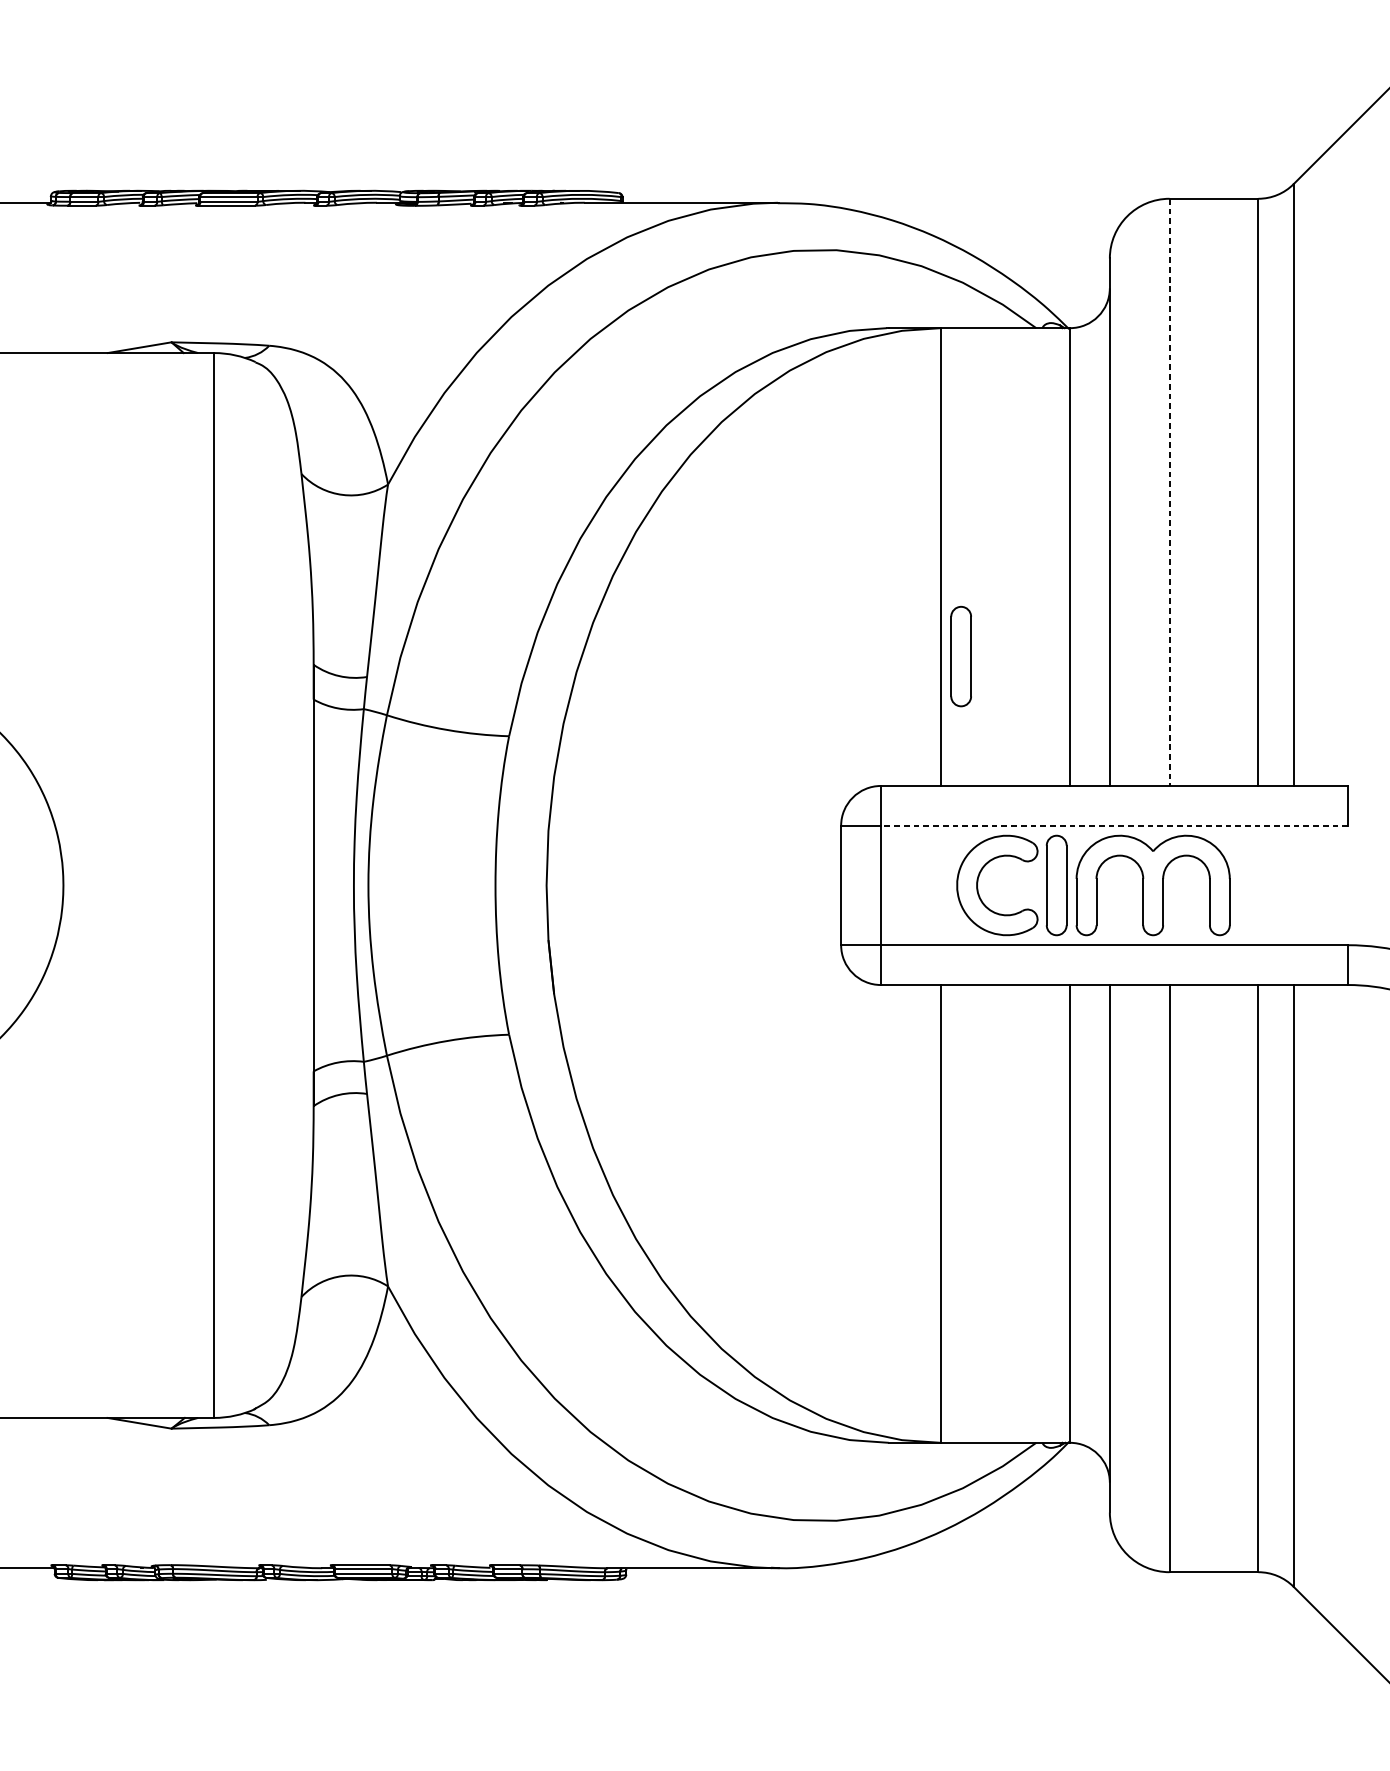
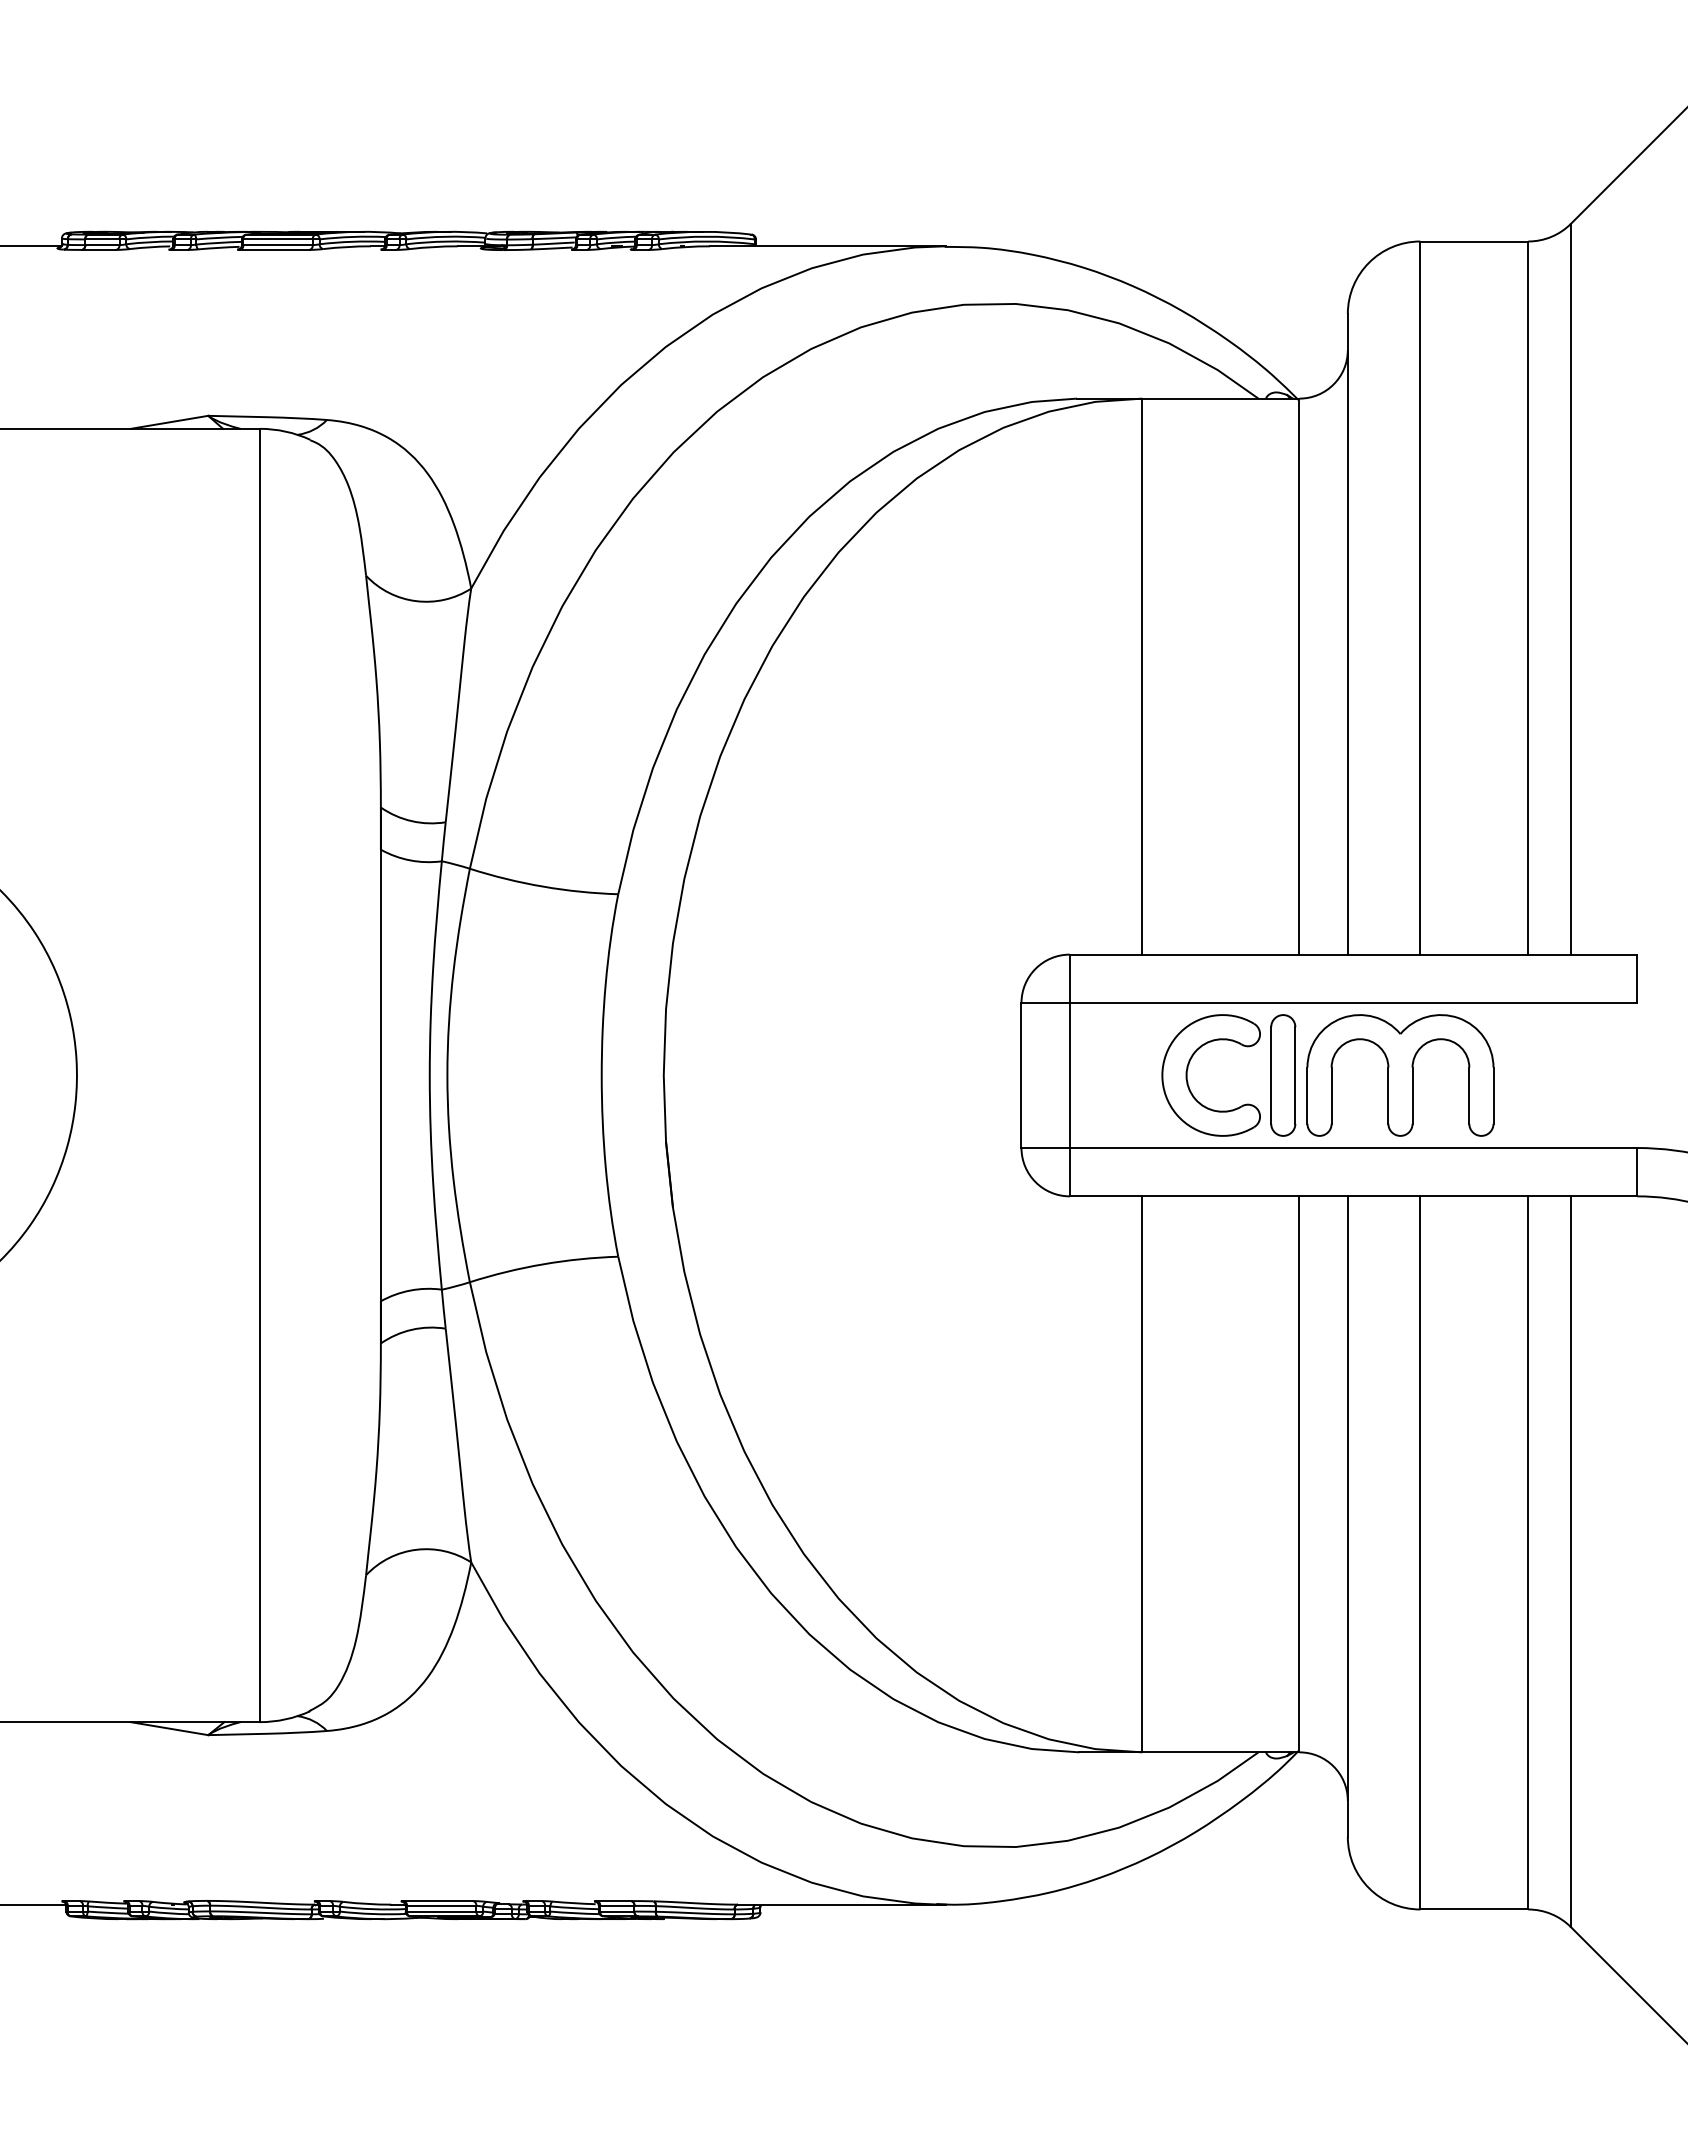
line: (1169, 492) -> (1420, 598), dashed -> solid
part: (961, 656) -> (1167, 797), removed
line: (1114, 825) -> (1353, 1002), dashed -> solid

